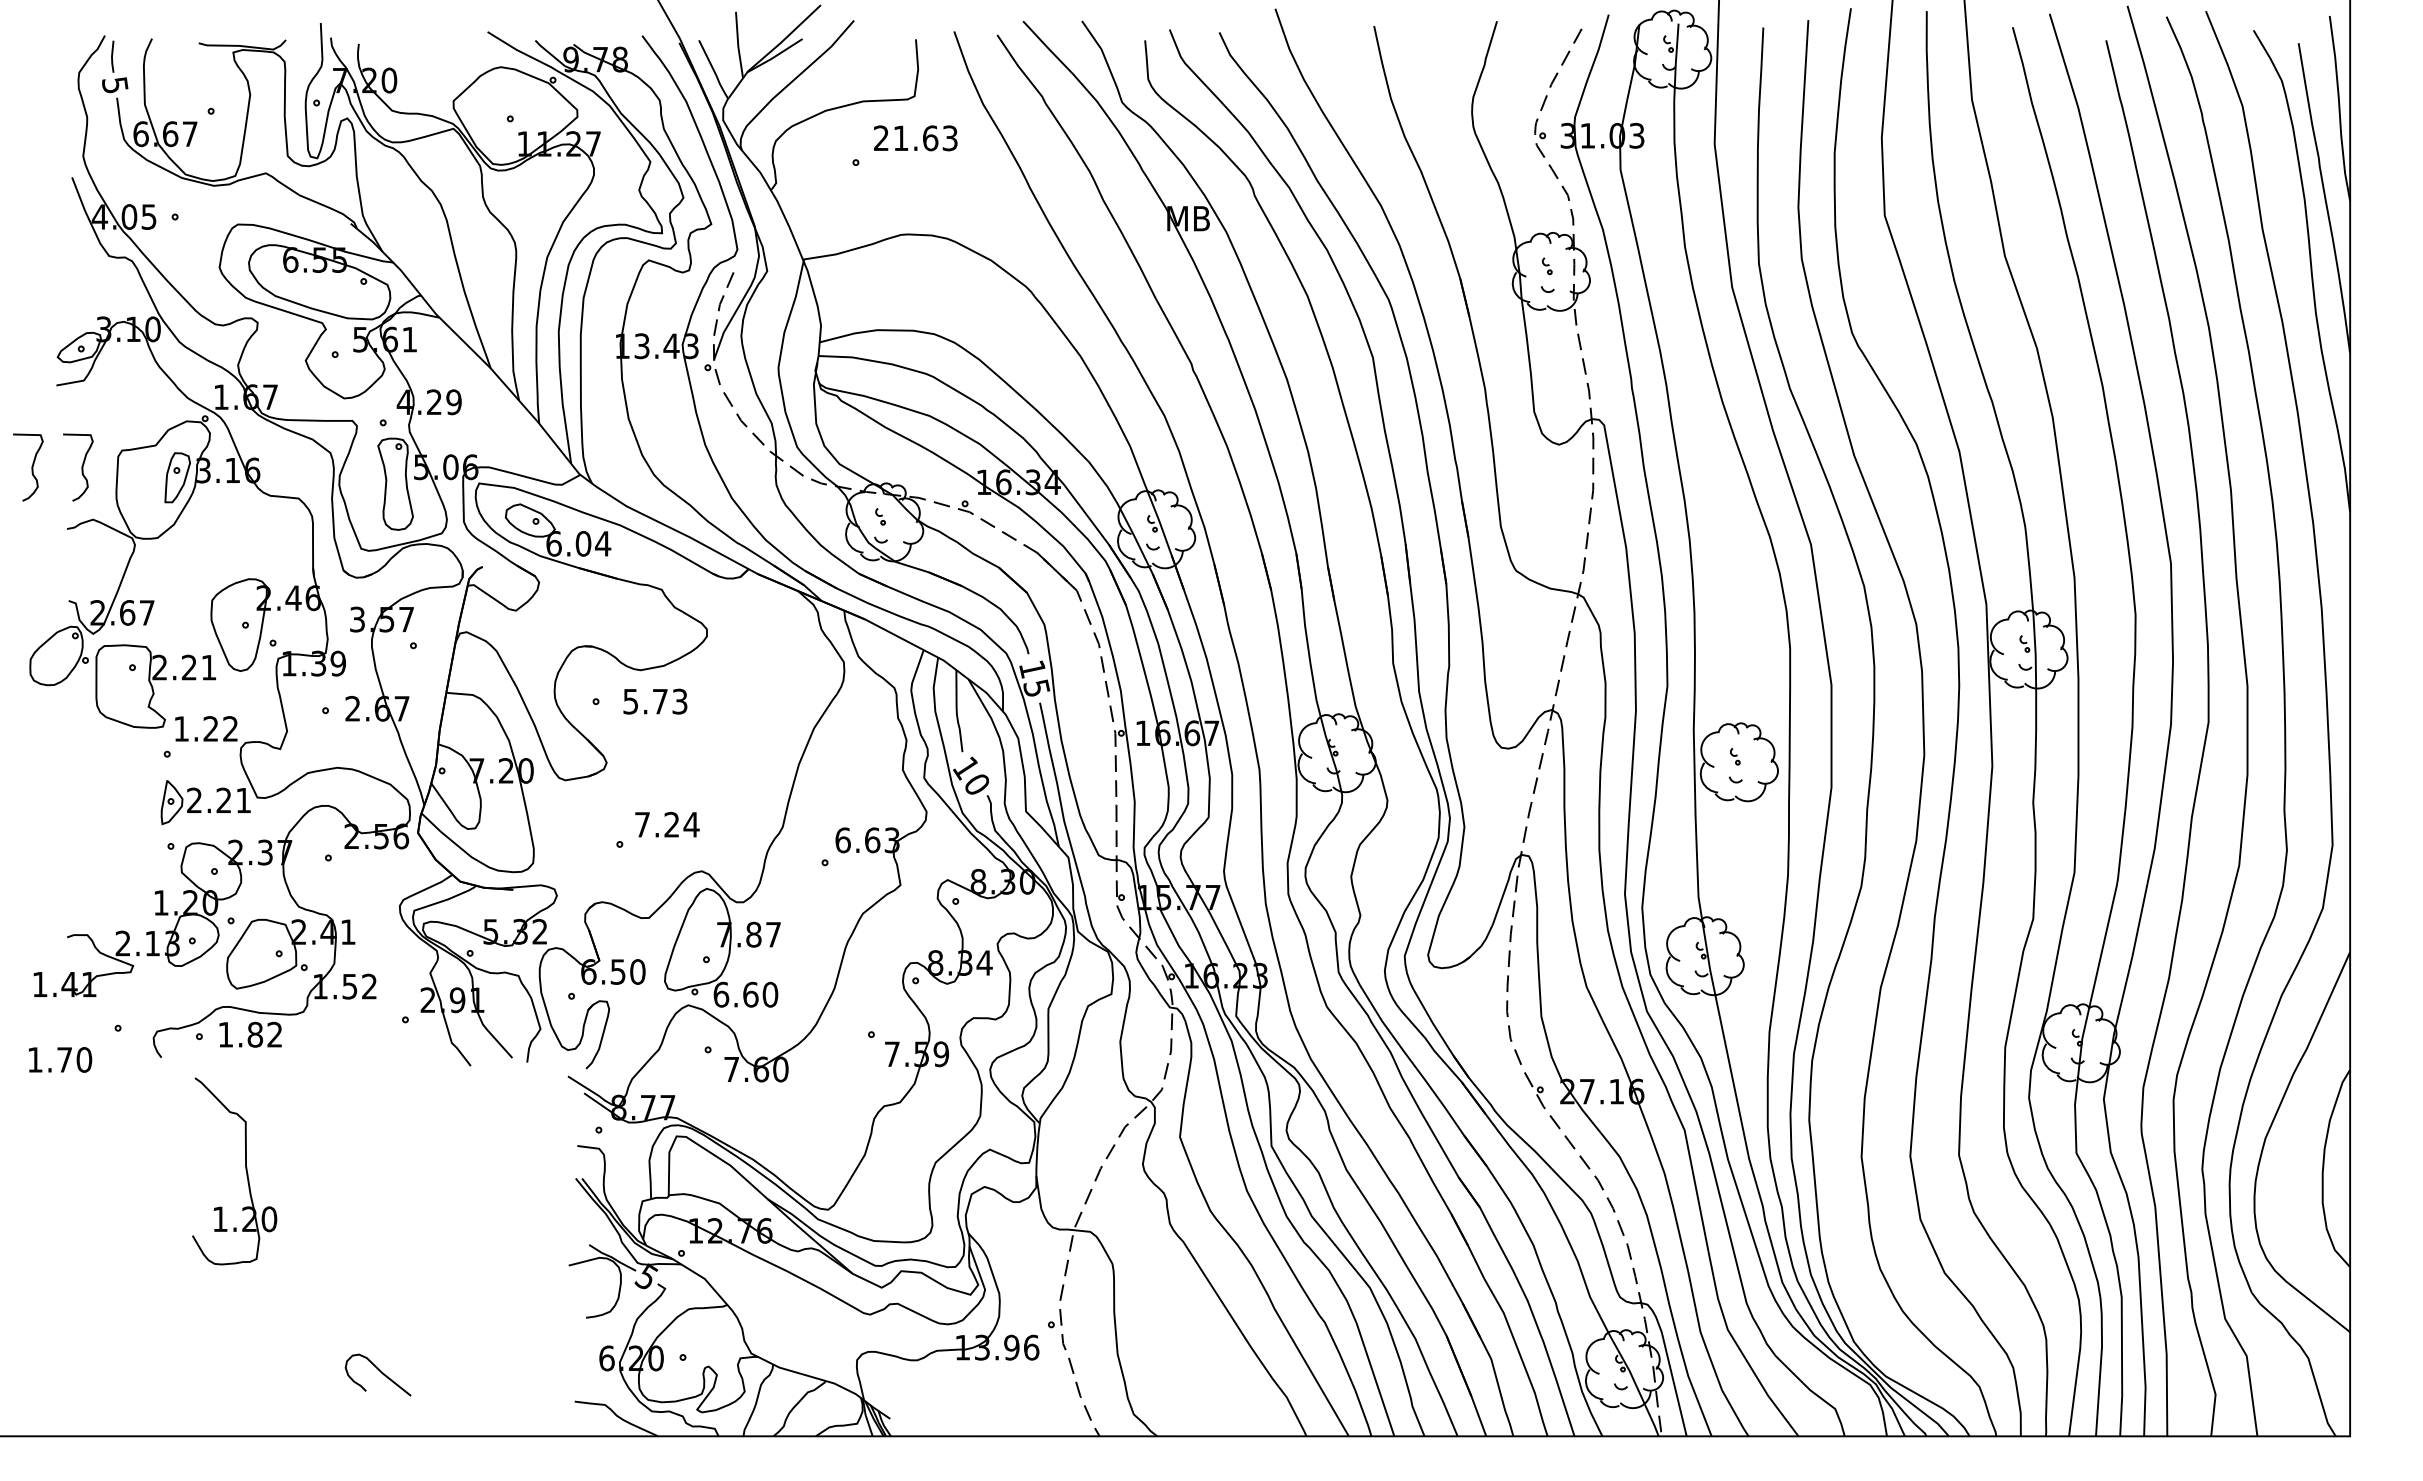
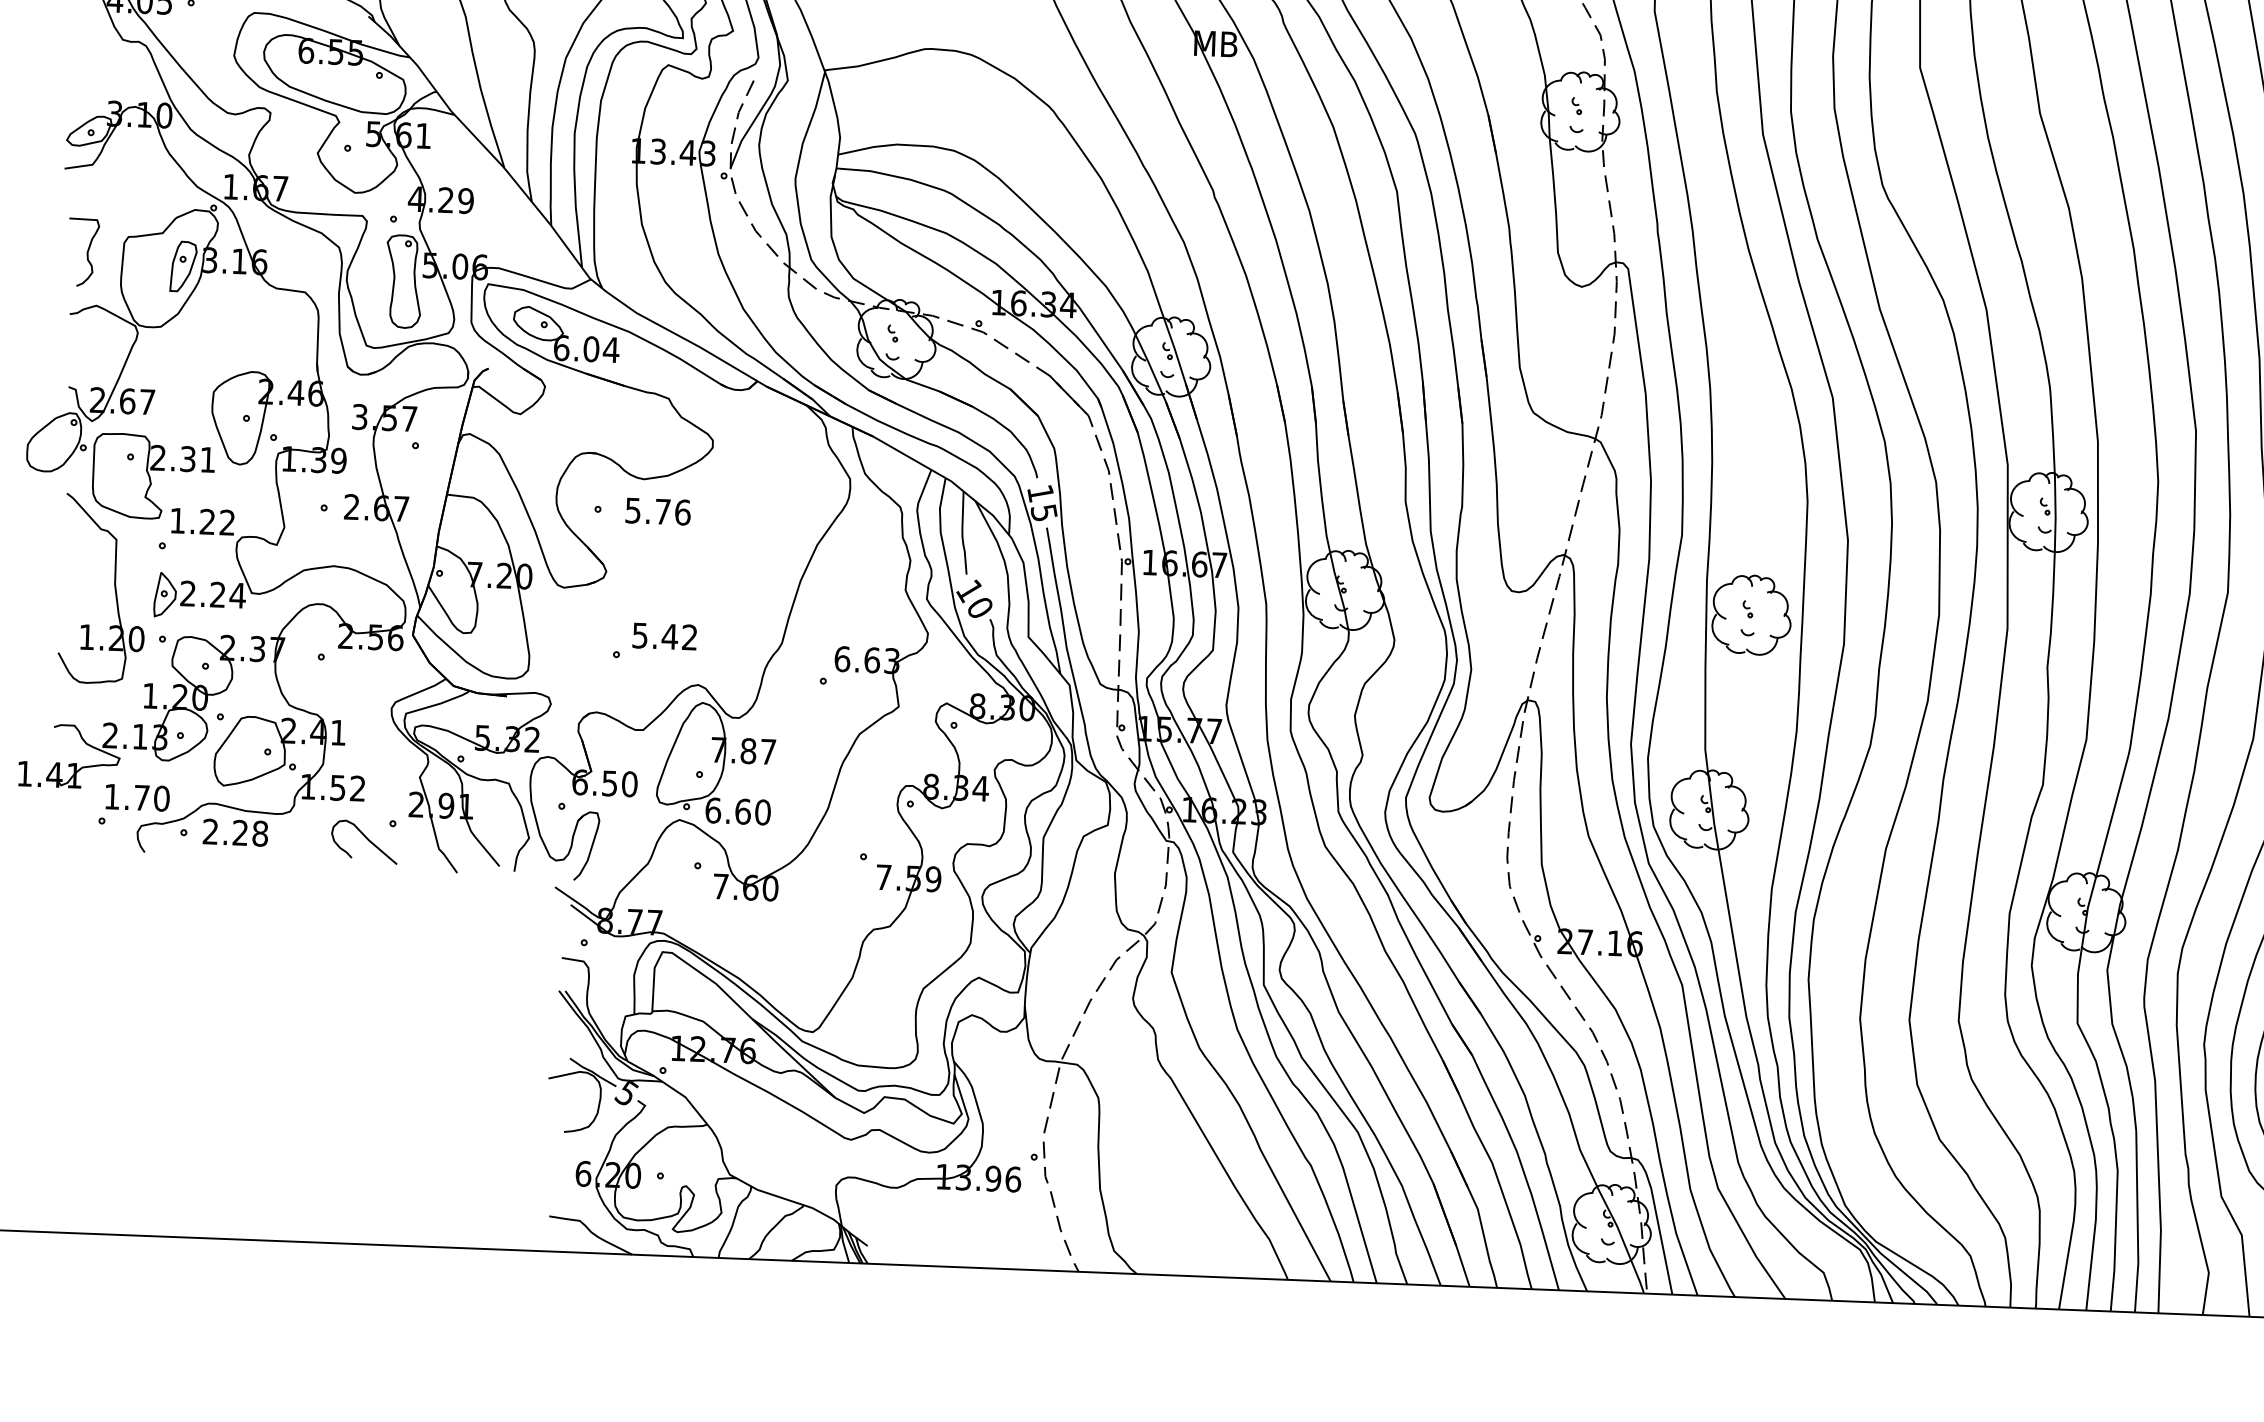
curve: (31, 467) -> (36, 250), removed
text: (188, 667) -> (187, 458), 2.21 -> 2.31
text: (679, 701) -> (682, 512), 5.73 -> 5.76
text: (243, 800) -> (237, 595), 2.21 -> 2.24
text: (667, 824) -> (665, 636), 7.24 -> 5.42
text: (250, 1034) -> (235, 832), 1.82 -> 2.28
text: (60, 1059) -> (137, 797), moved
part: (245, 1170) -> (114, 588), moved
curve: (379, 1371) -> (366, 838), moved

